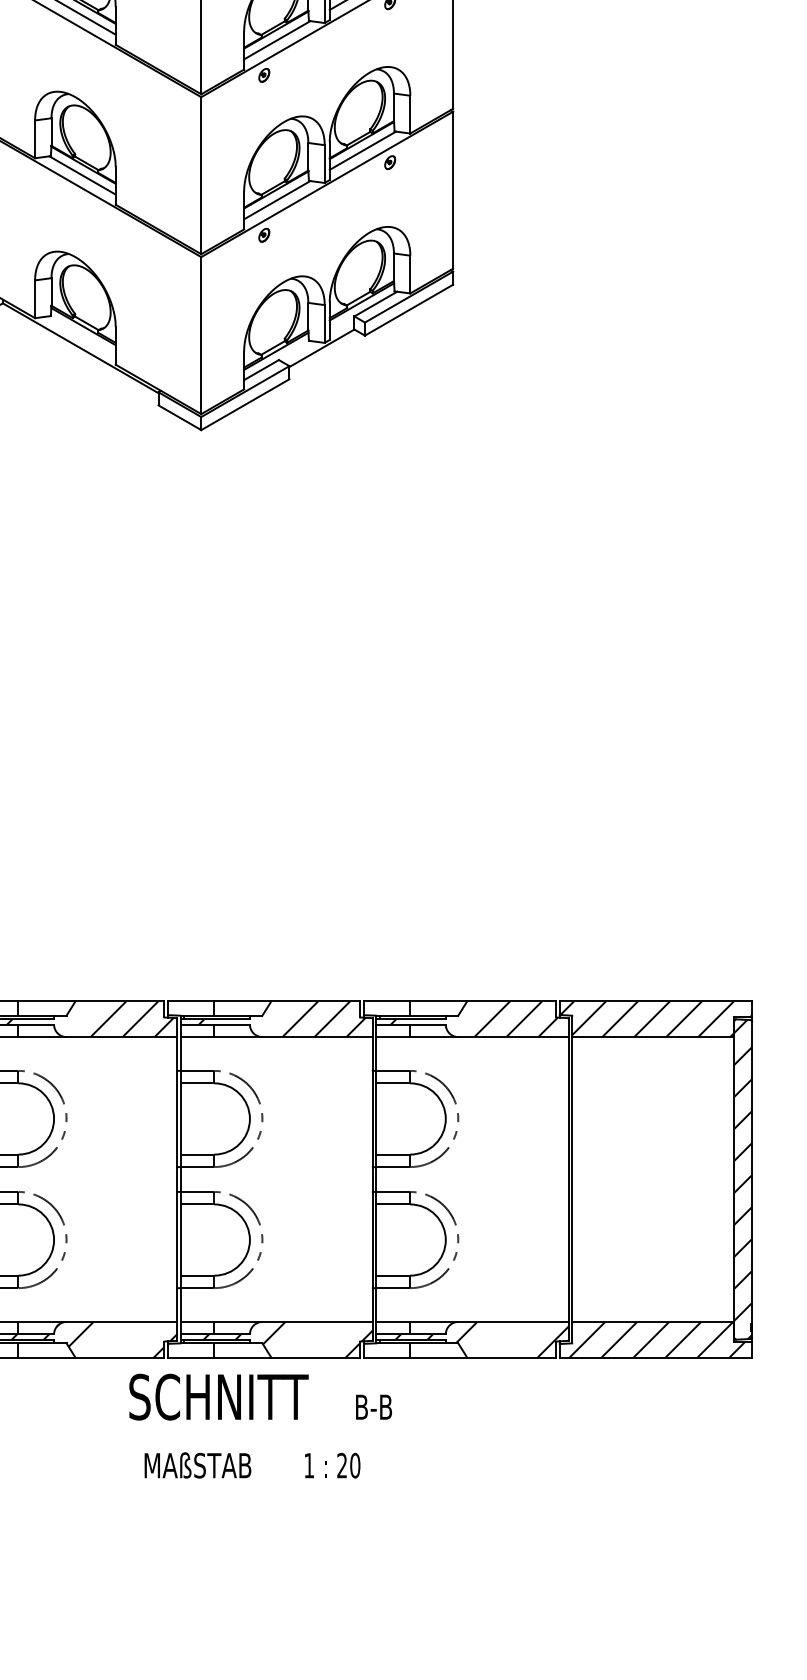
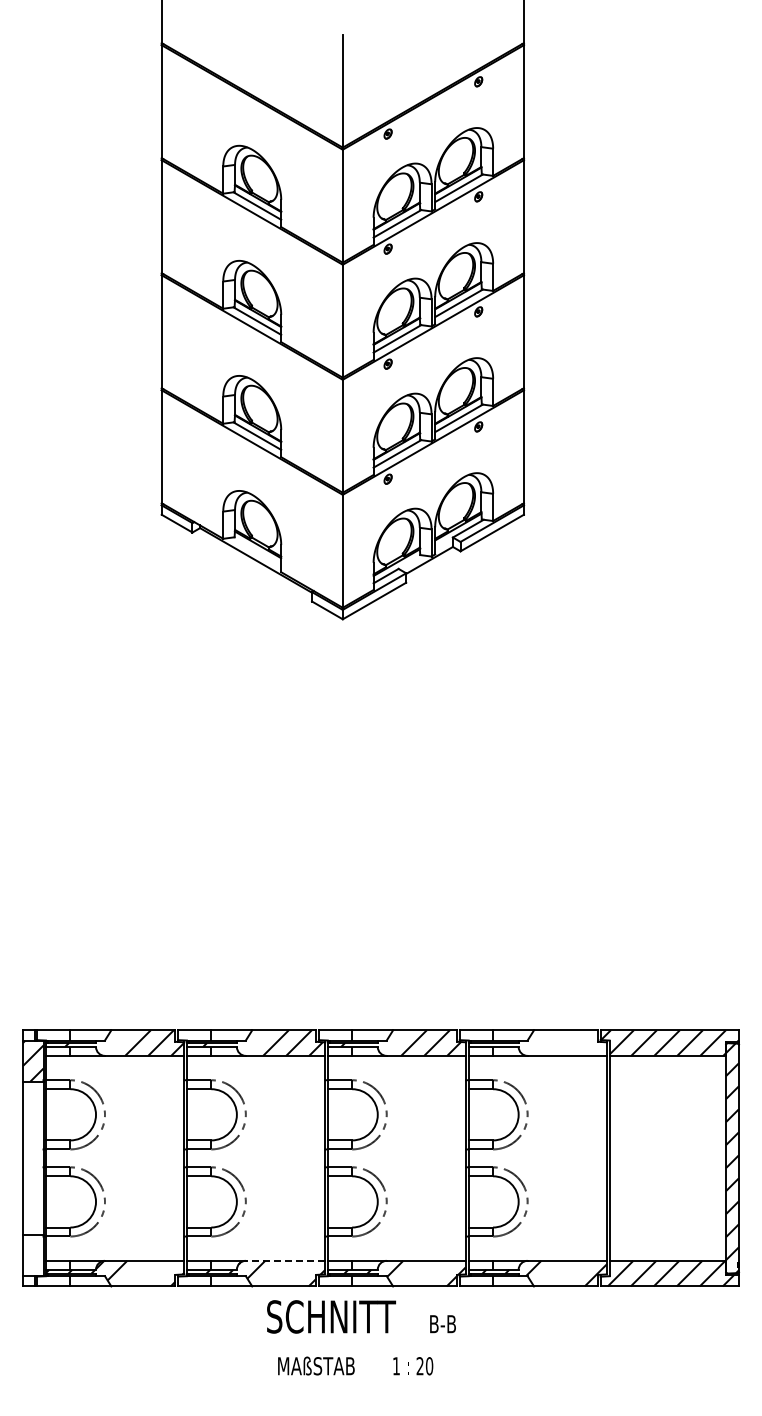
hatch: (474, 1018) -> (539, 1042), removed
line: (121, 1321) -> (285, 1260), solid -> dashed
text: (260, 1425) -> (361, 1337), moved

